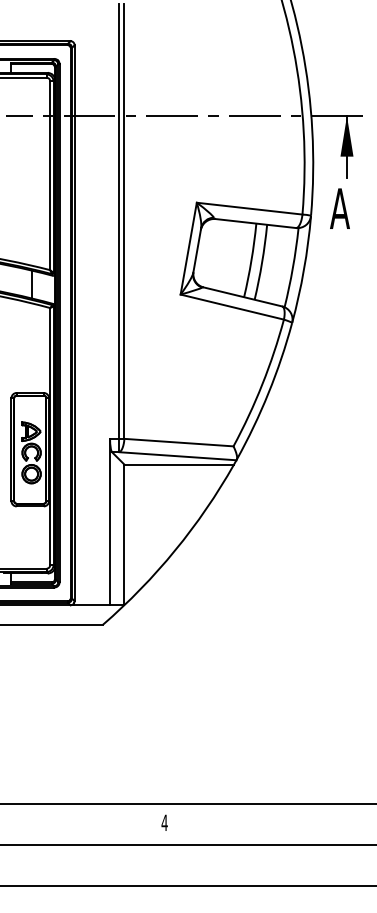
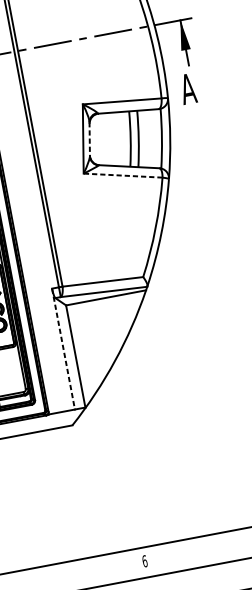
line: (197, 250) -> (89, 139), solid -> dashed
line: (231, 306) -> (122, 175), solid -> dashed
line: (110, 521) -> (63, 348), solid -> dashed
text: (164, 822) -> (144, 561), 4 -> 6

